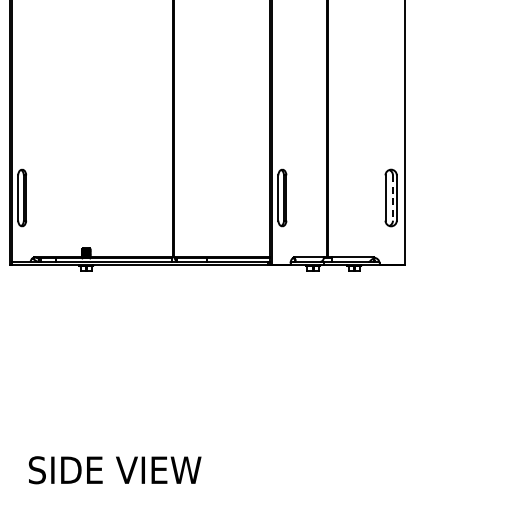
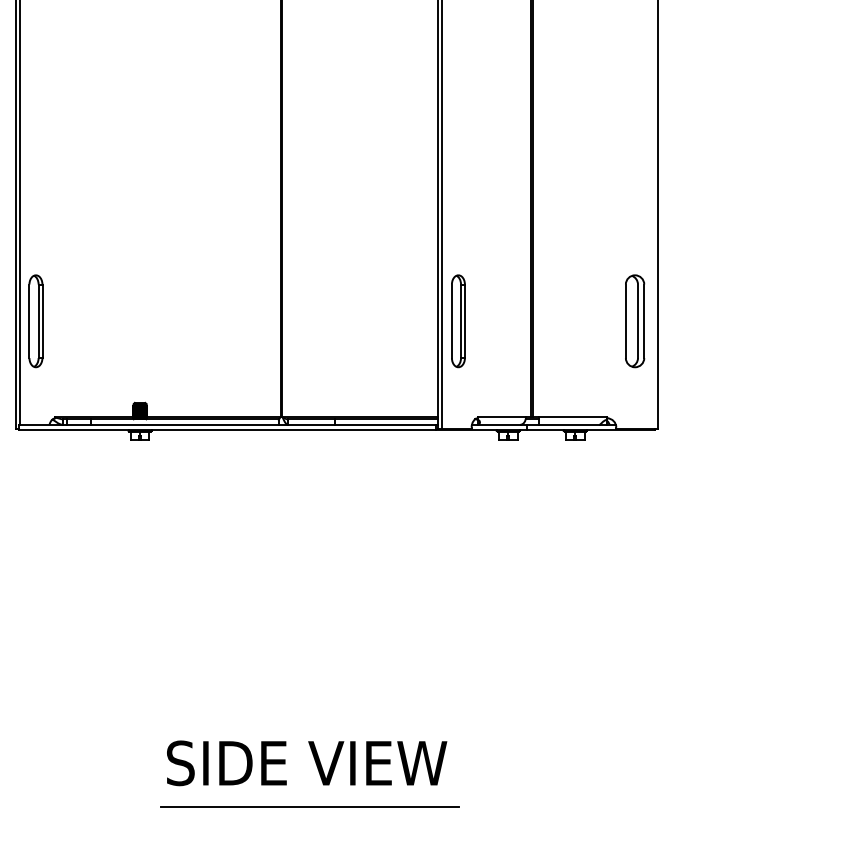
line: (392, 198) -> (637, 322), dashed -> solid
text: (115, 470) -> (307, 763), moved
line: (190, 497) -> (309, 807), added

